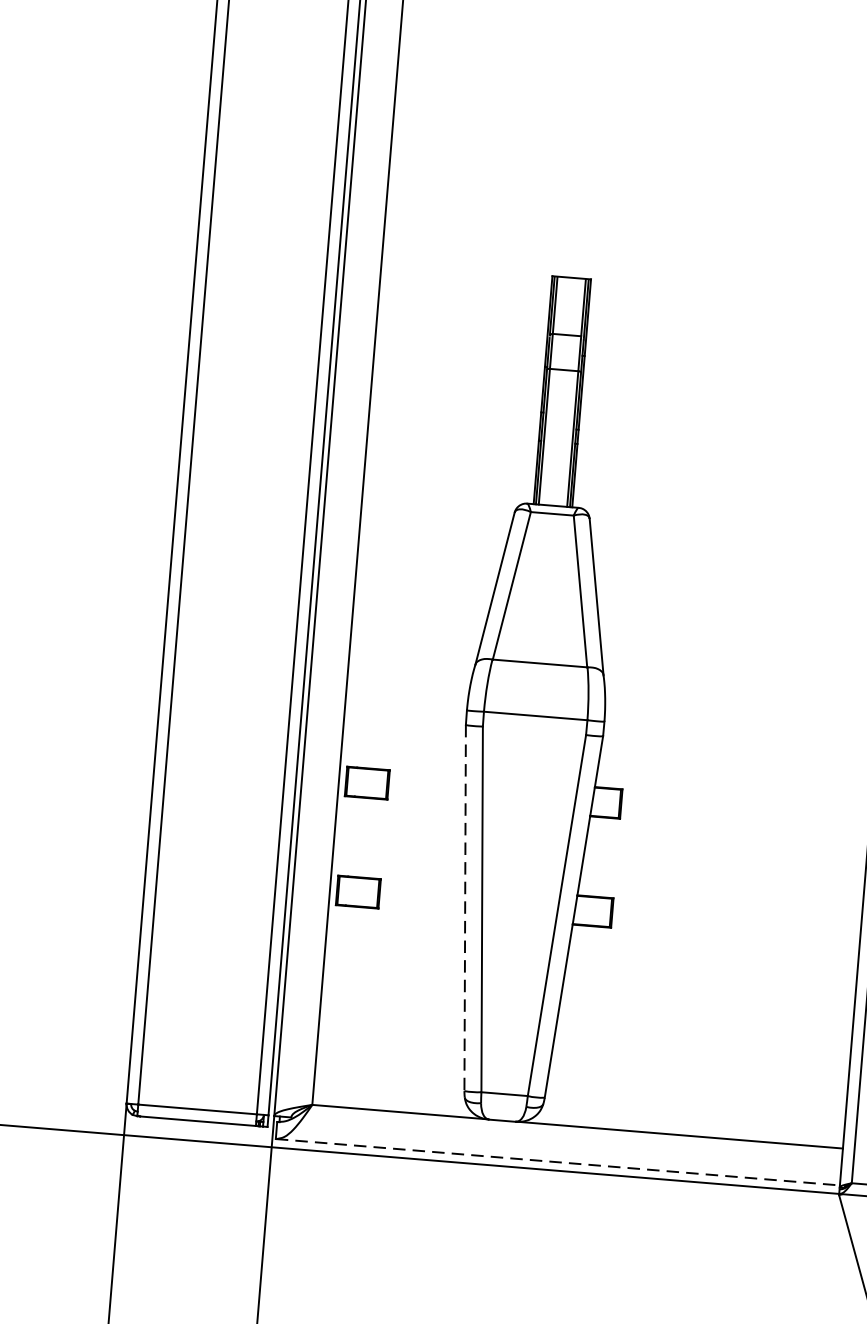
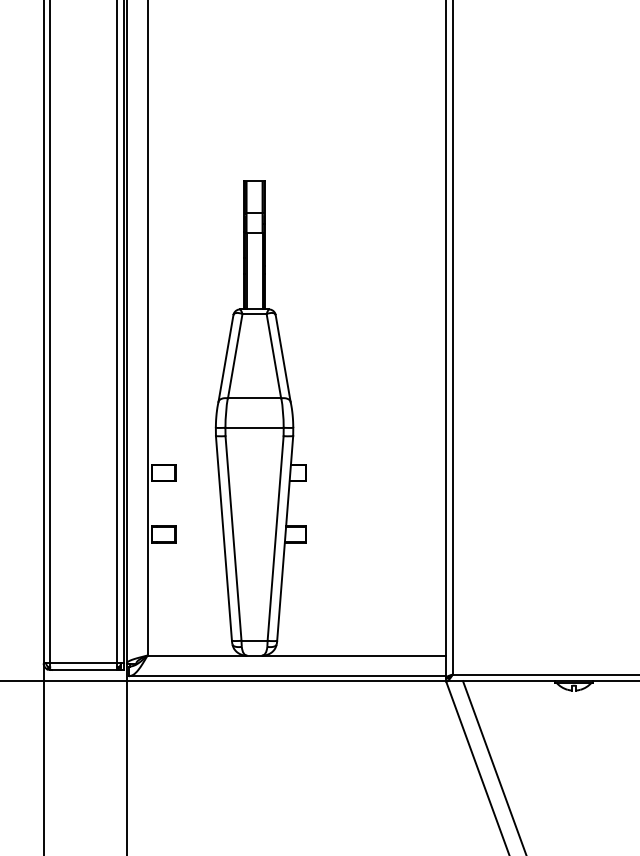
line: (464, 908) -> (223, 538), dashed -> solid
line: (557, 1162) -> (287, 676), dashed -> solid

